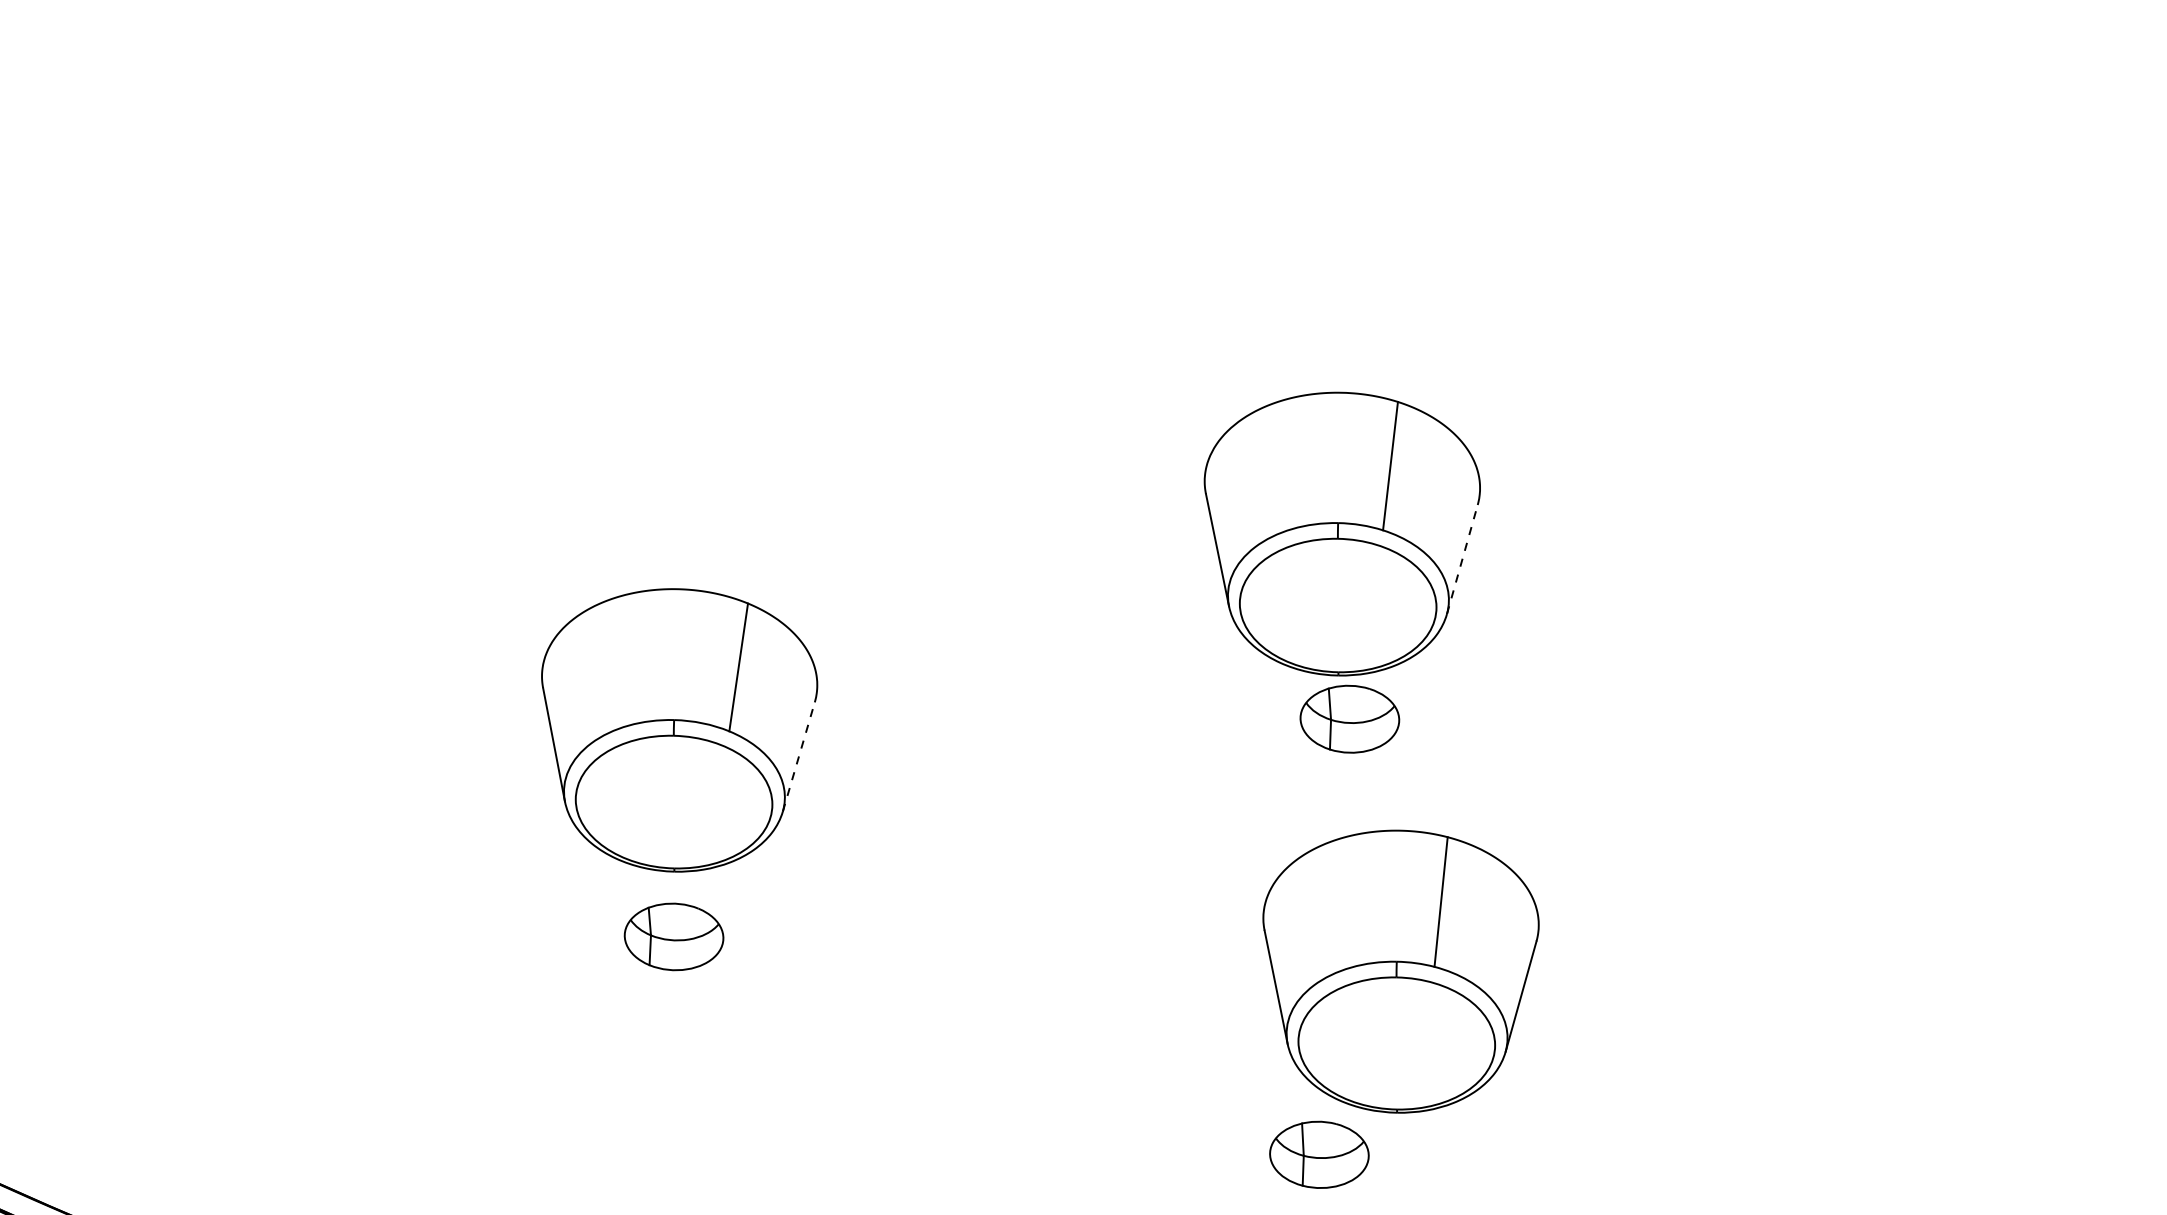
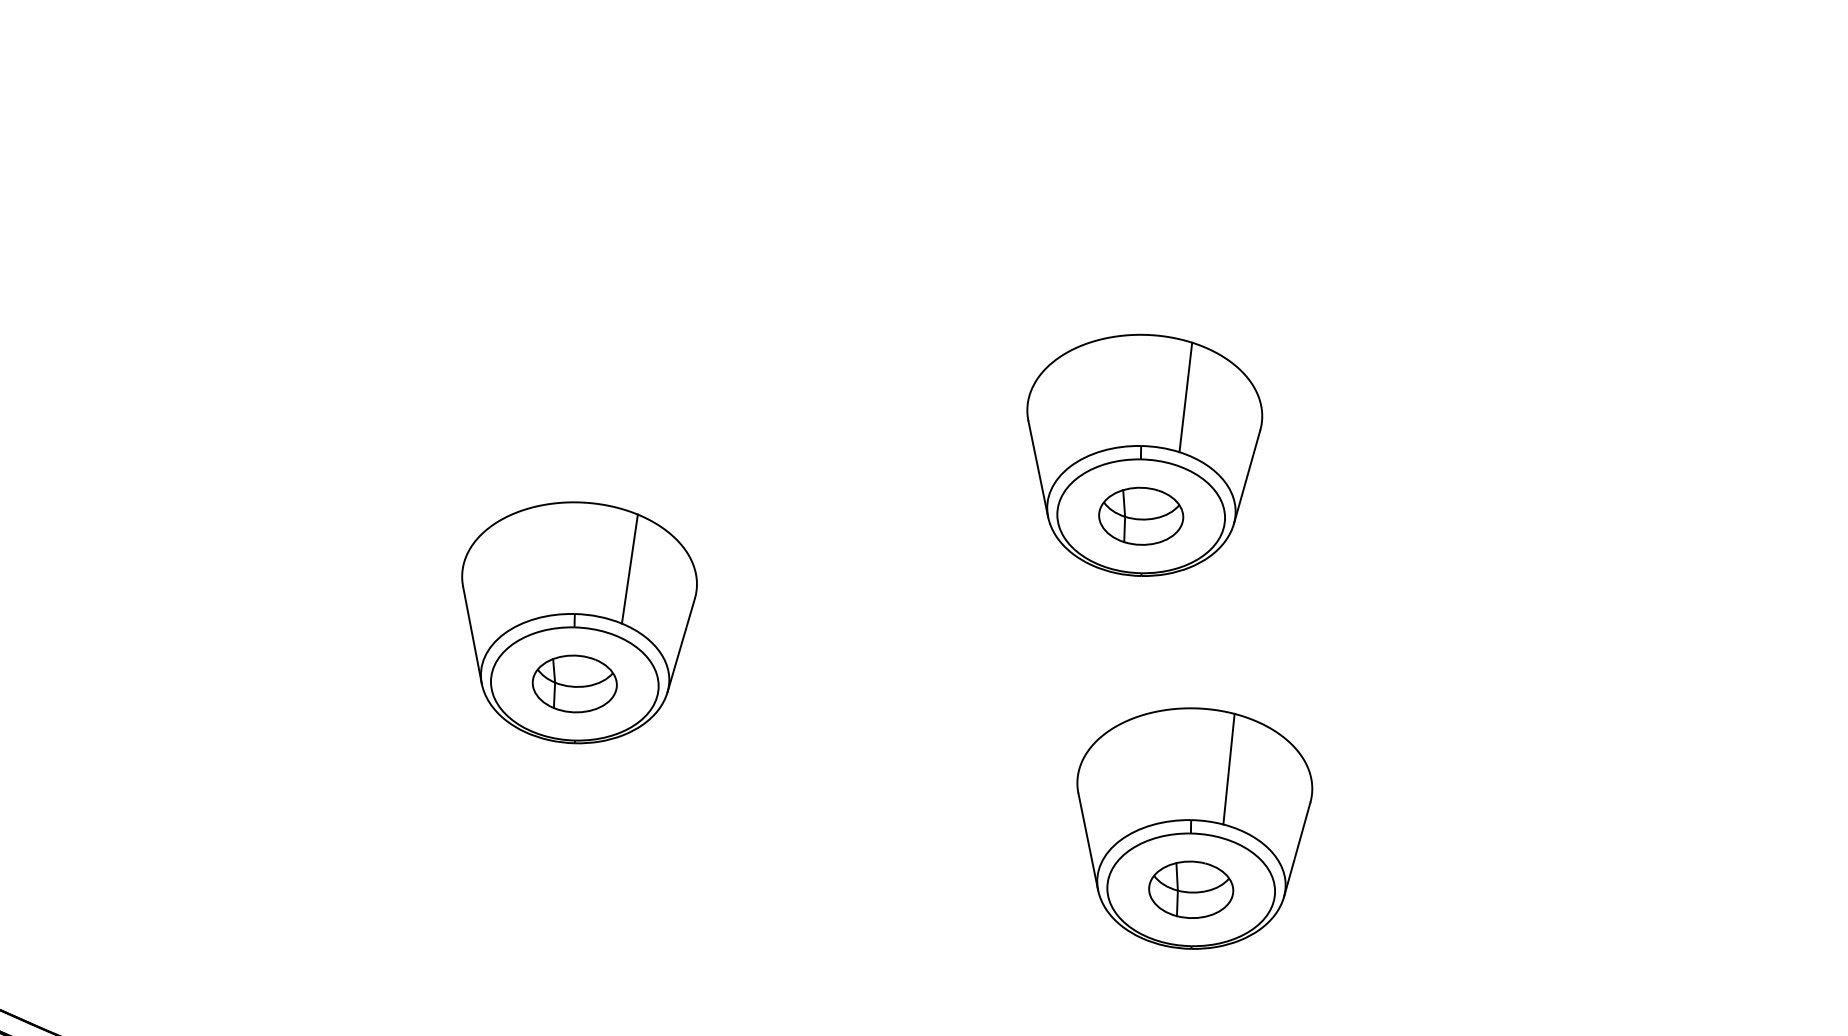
line: (1462, 558) -> (1247, 476), dashed -> solid
part: (1350, 718) -> (1141, 515), moved
line: (799, 756) -> (681, 645), dashed -> solid
part: (673, 936) -> (574, 683), moved
part: (1319, 1154) -> (1191, 889), moved

